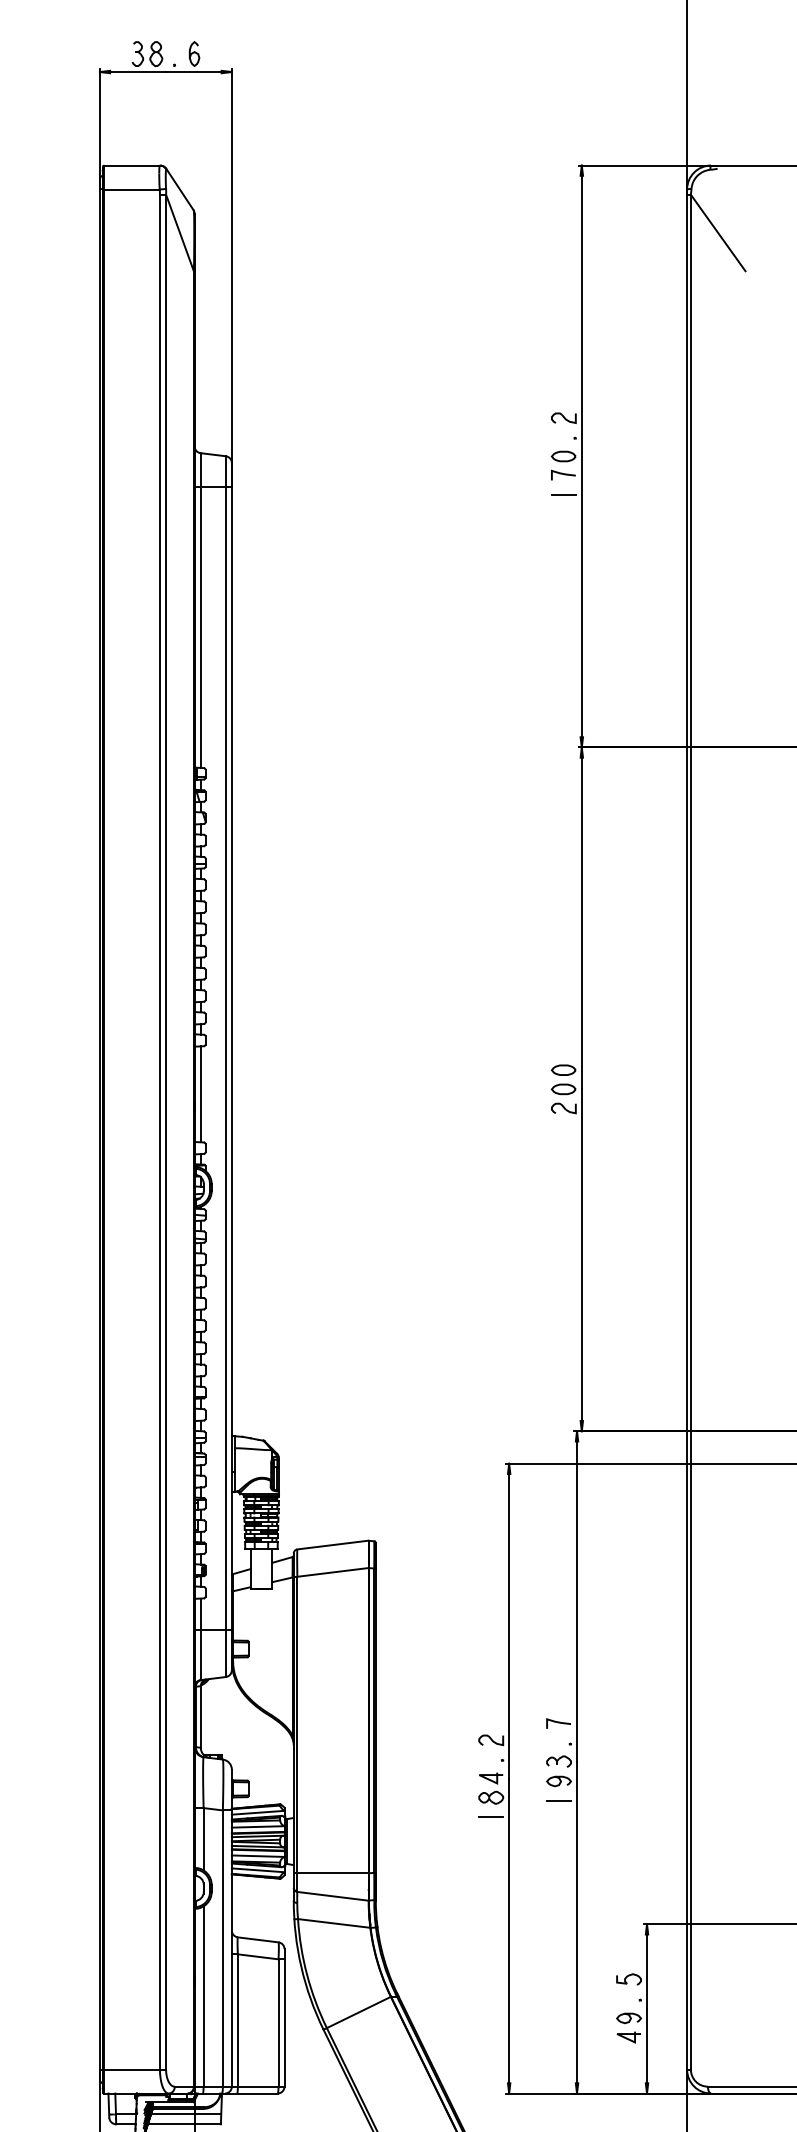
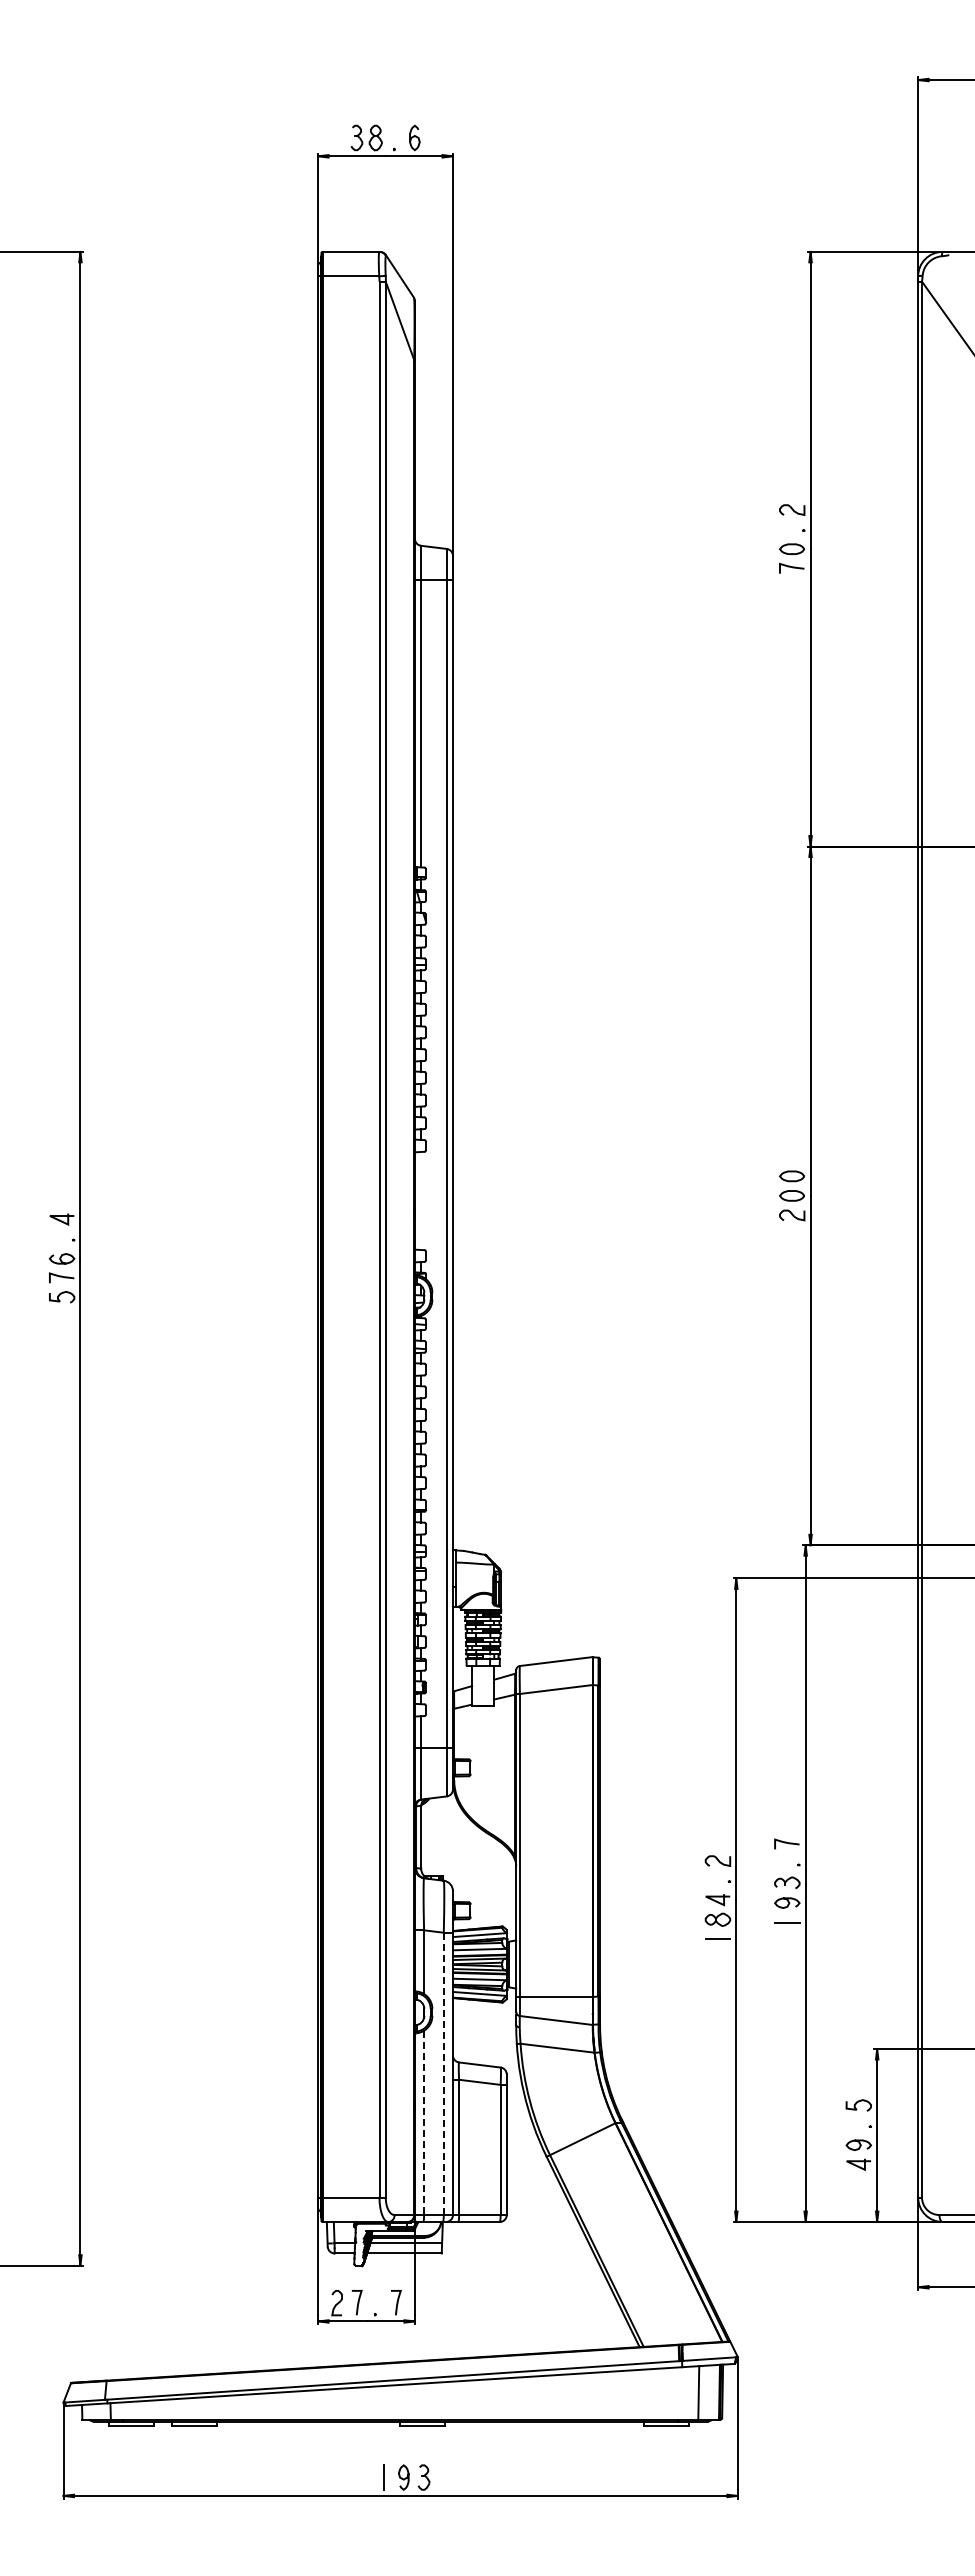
line: (563, 494) -> (791, 588), removed
line: (201, 1094) -> (421, 1201), removed
line: (222, 1949) -> (443, 2074), solid -> dashed
line: (204, 1997) -> (424, 2123), solid -> dashed

